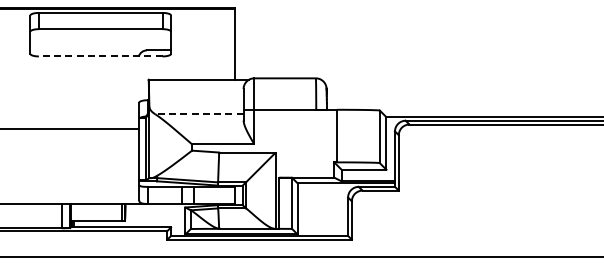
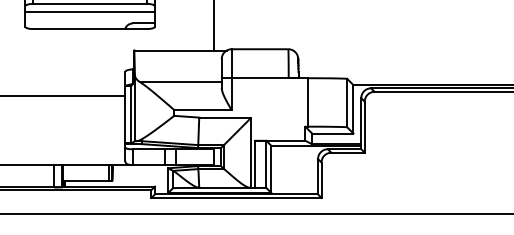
line: (100, 37) -> (89, 11), added
line: (100, 56) -> (89, 29), dashed -> solid
line: (198, 114) -> (180, 82), dashed -> solid

